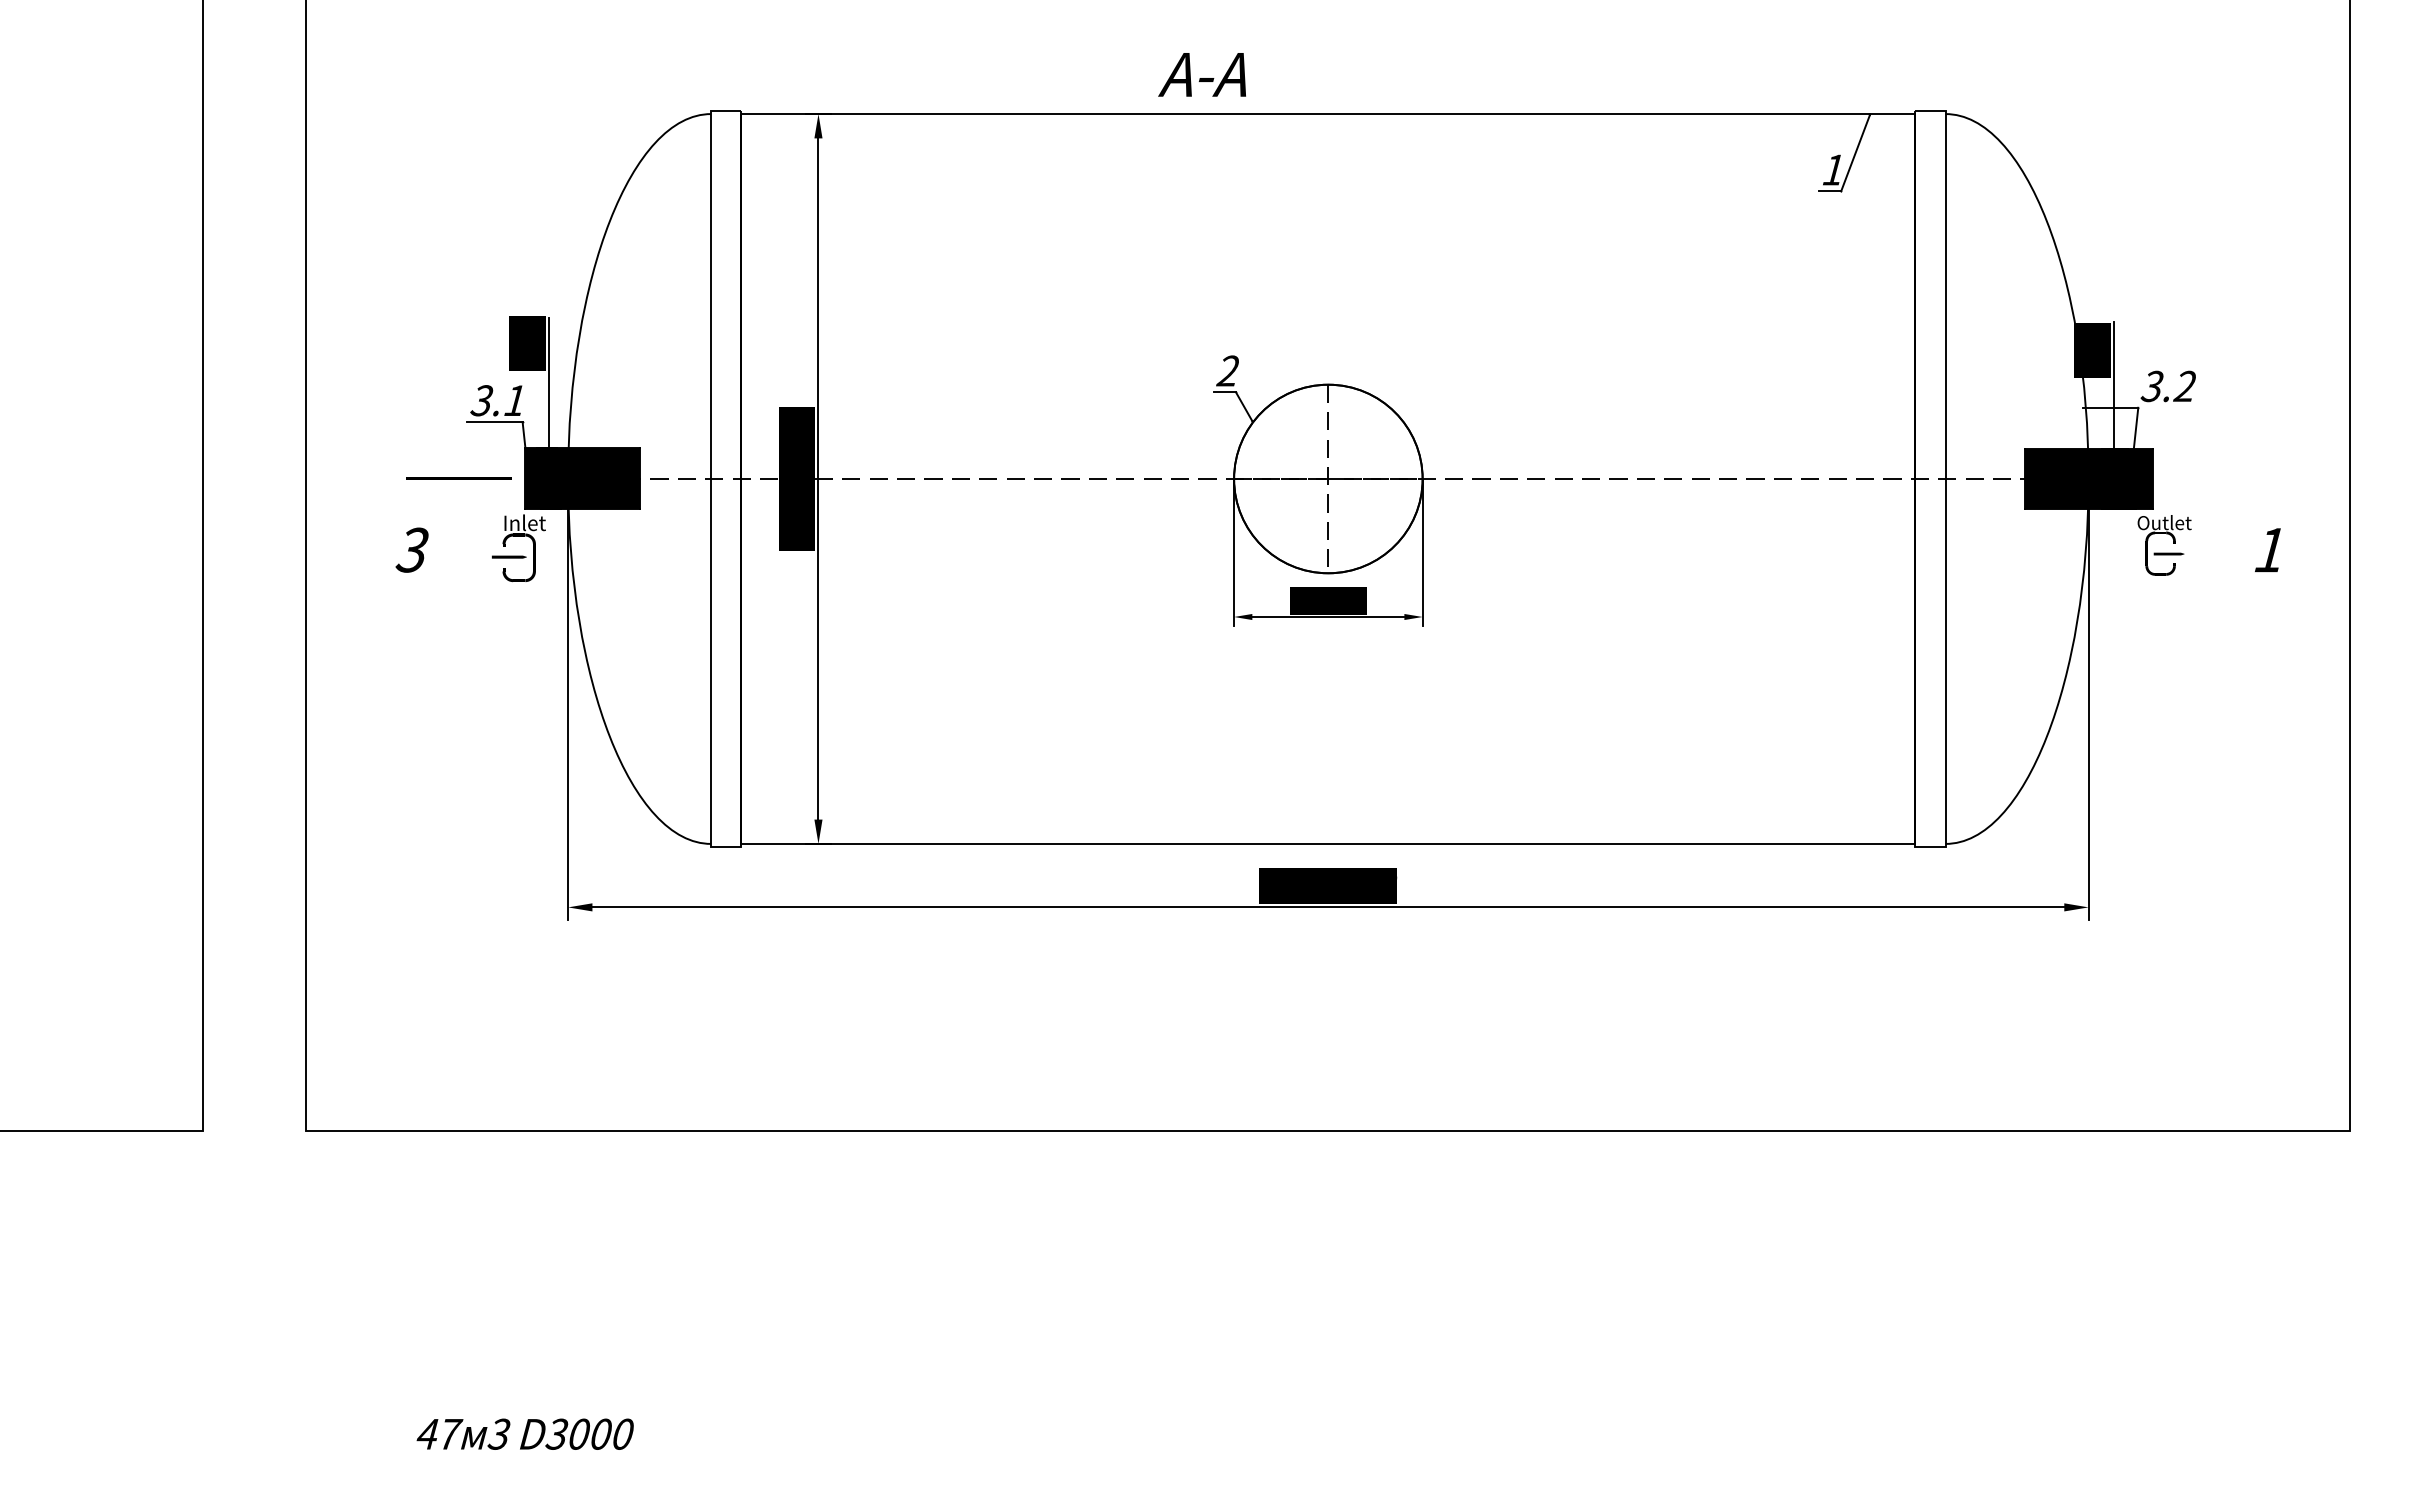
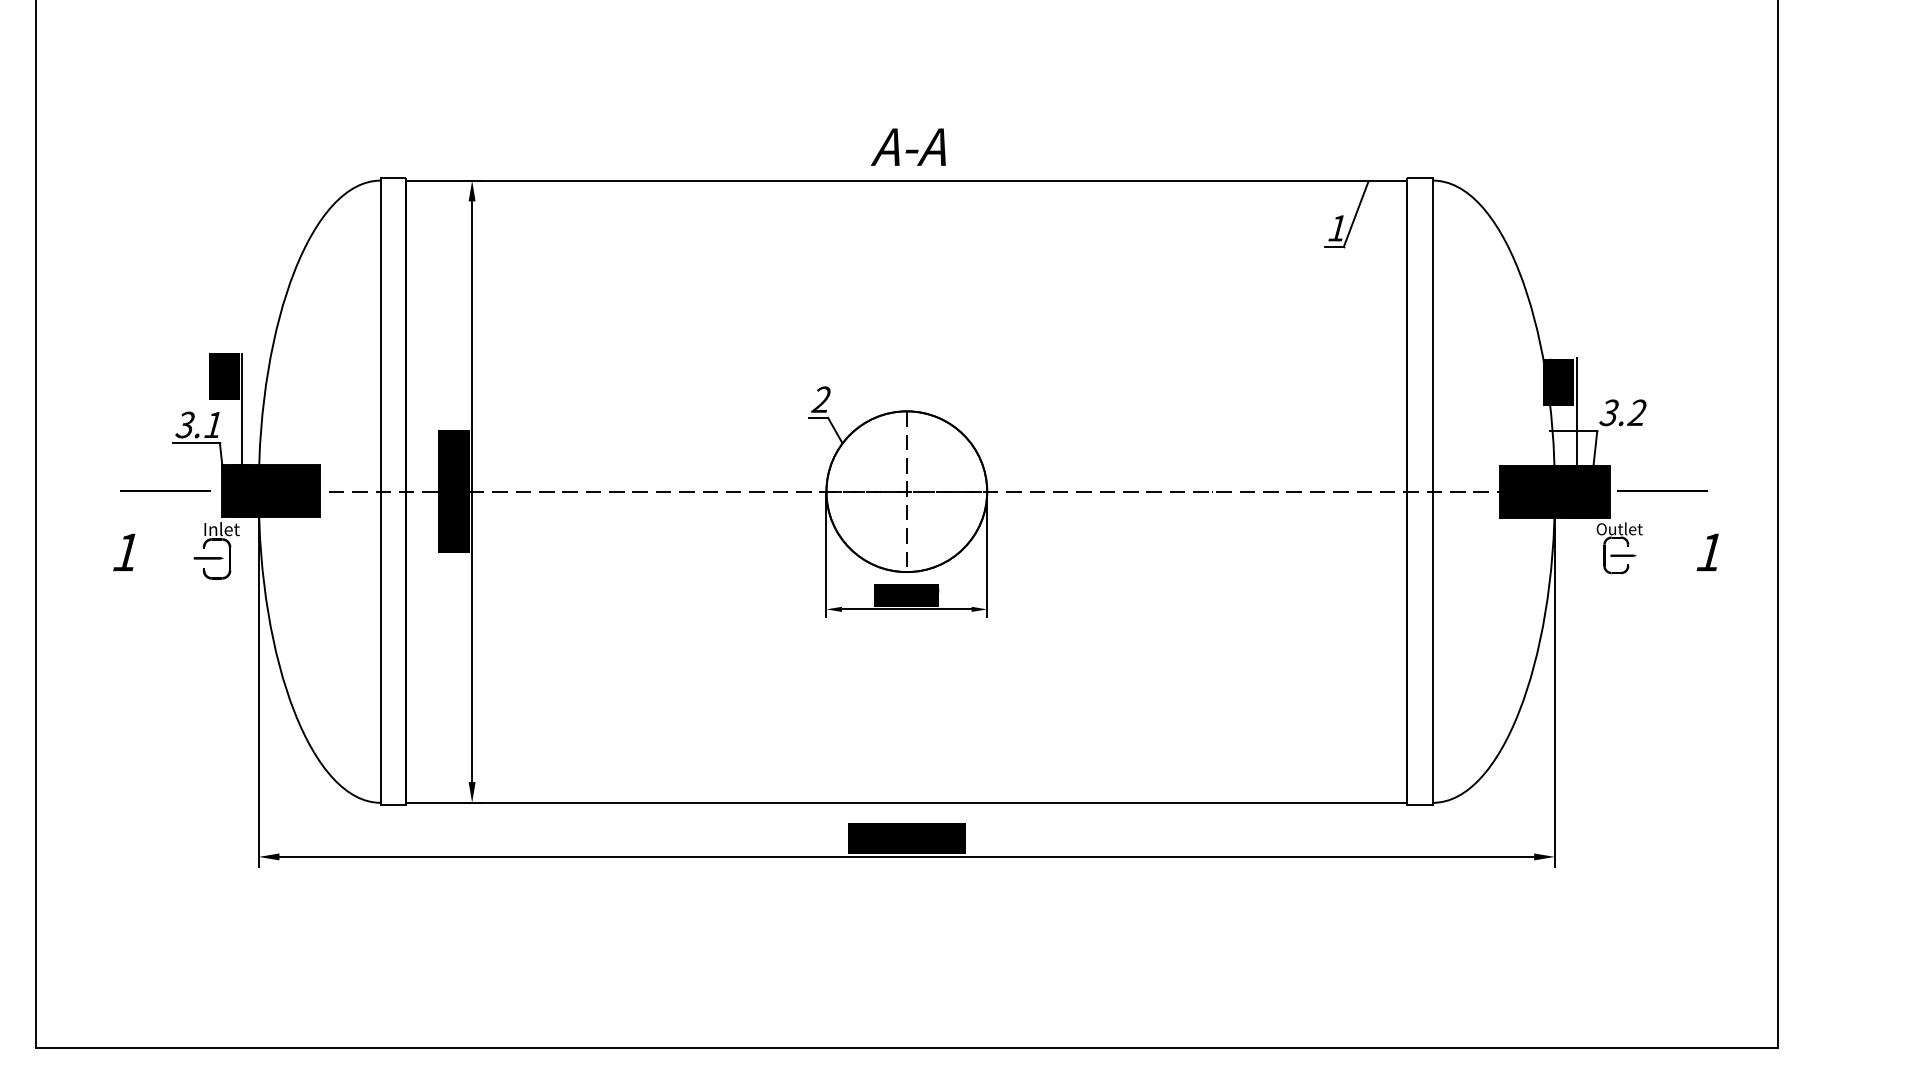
text: (1201, 74) -> (907, 146), moved
line: (2214, 478) -> (1662, 491), added
text: (411, 549) -> (125, 551), 3 -> 1

